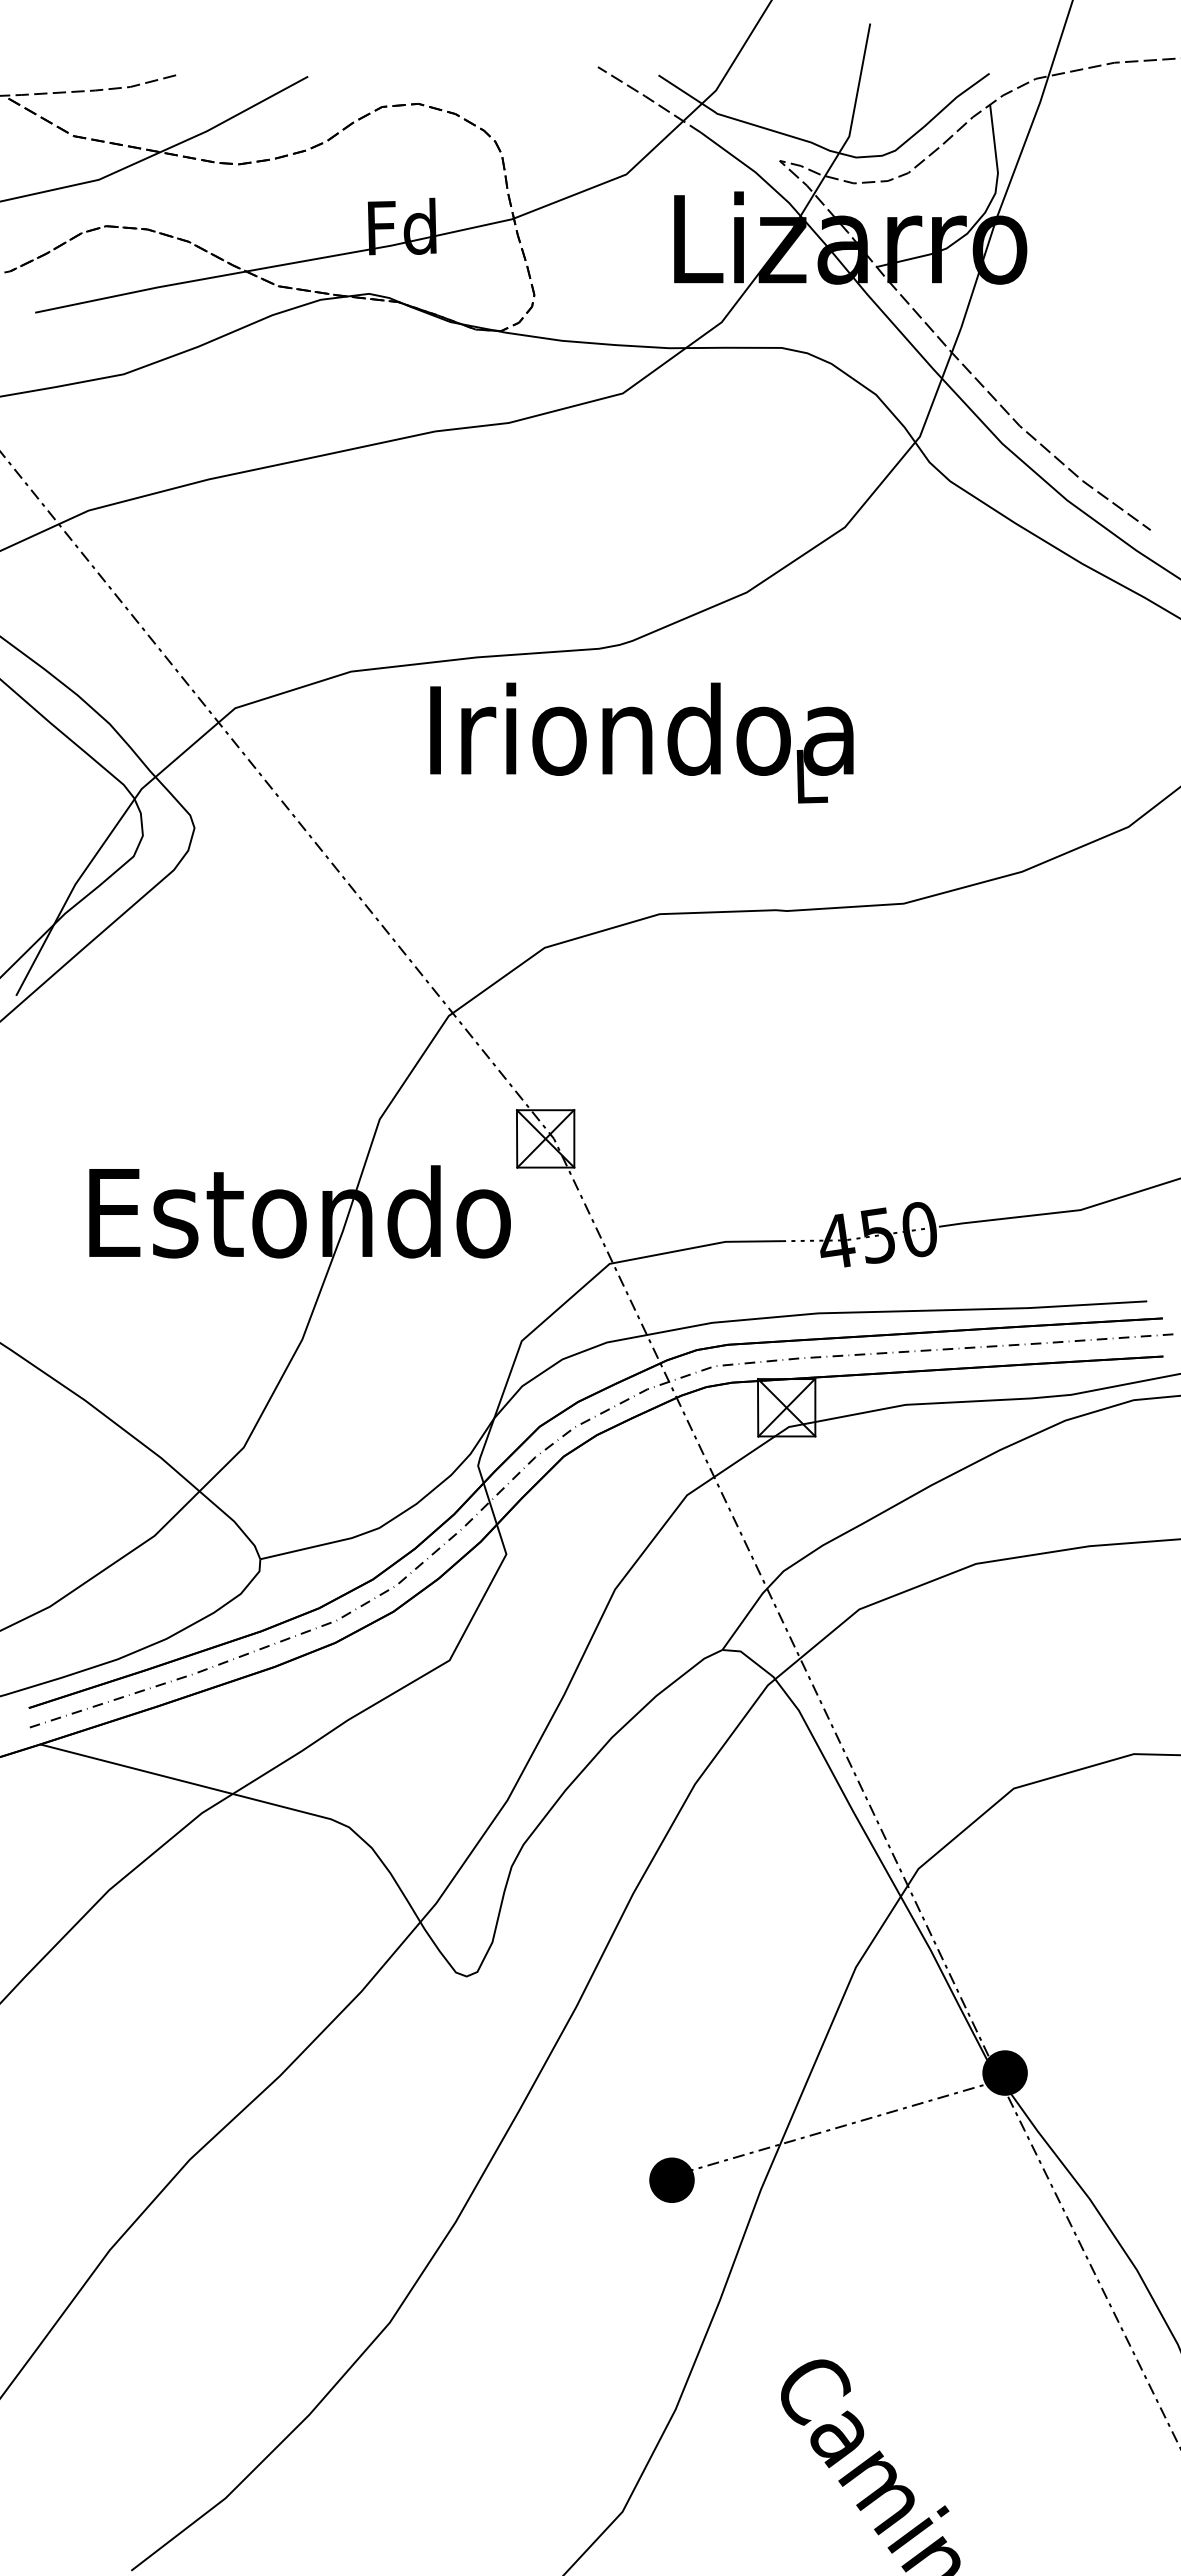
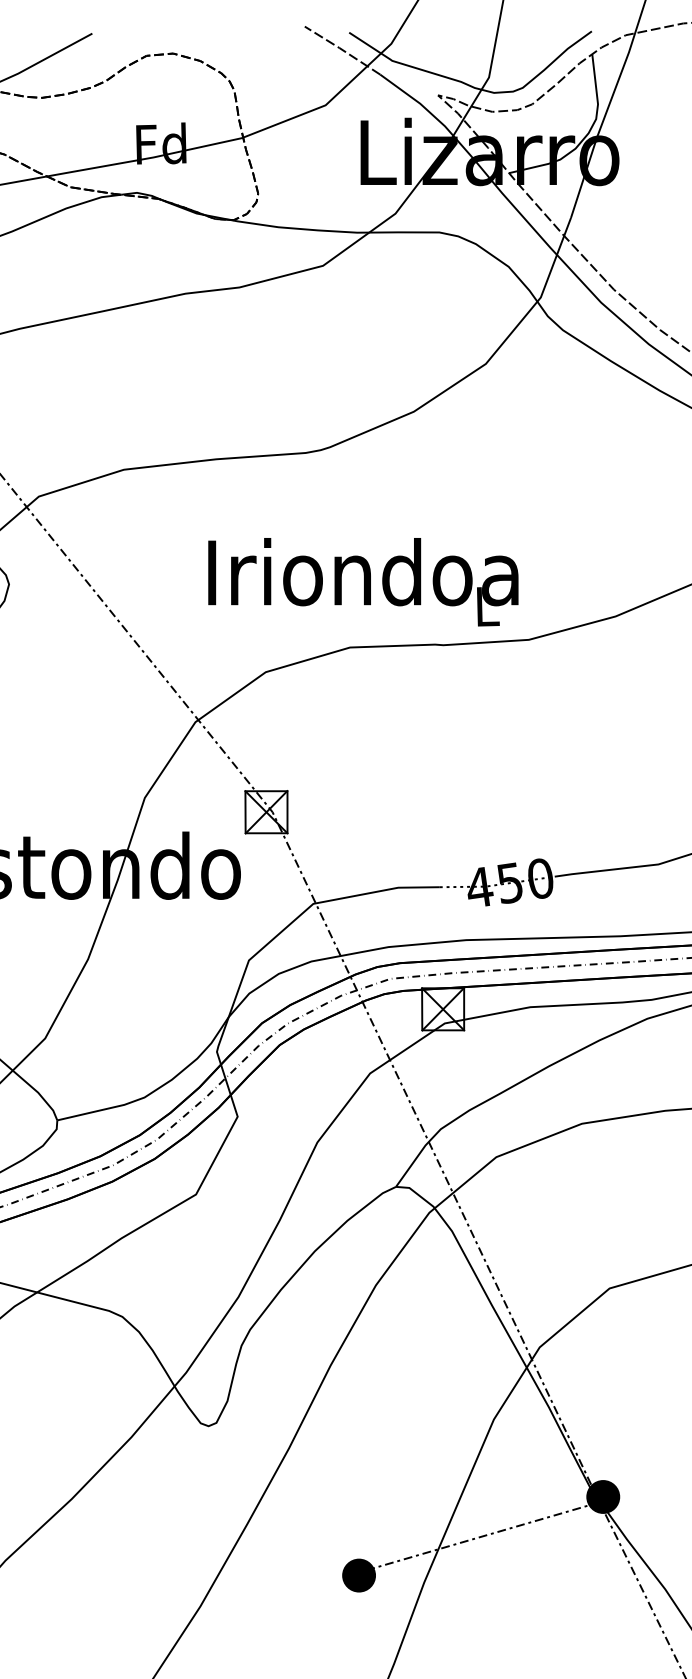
text: (641, 742) -> (363, 581), moved

